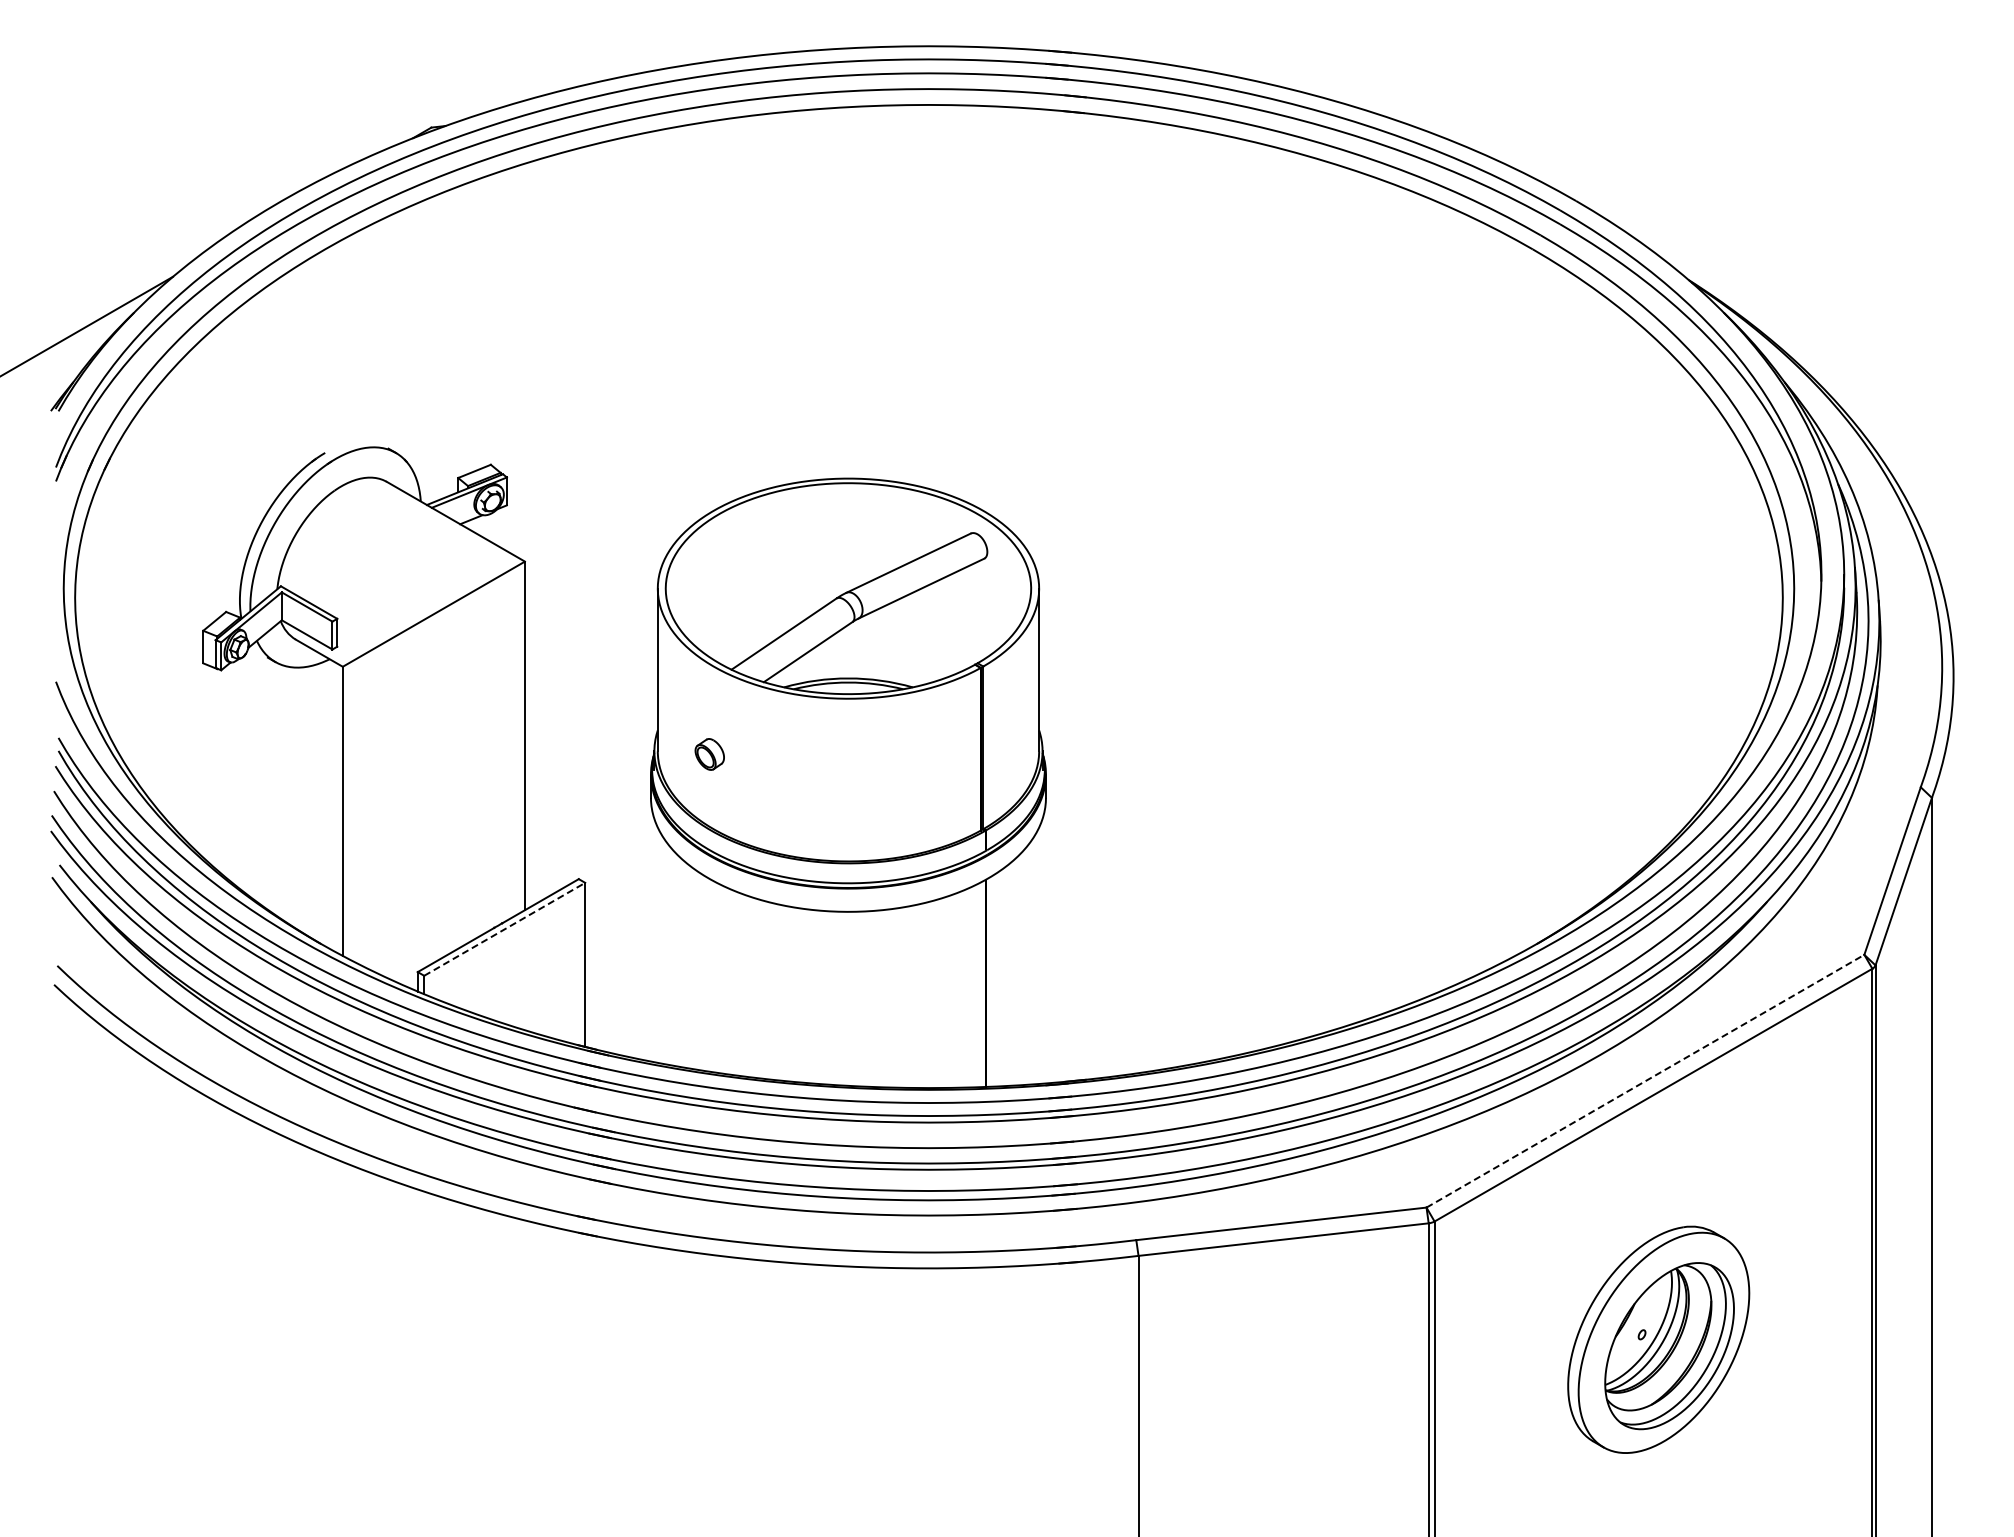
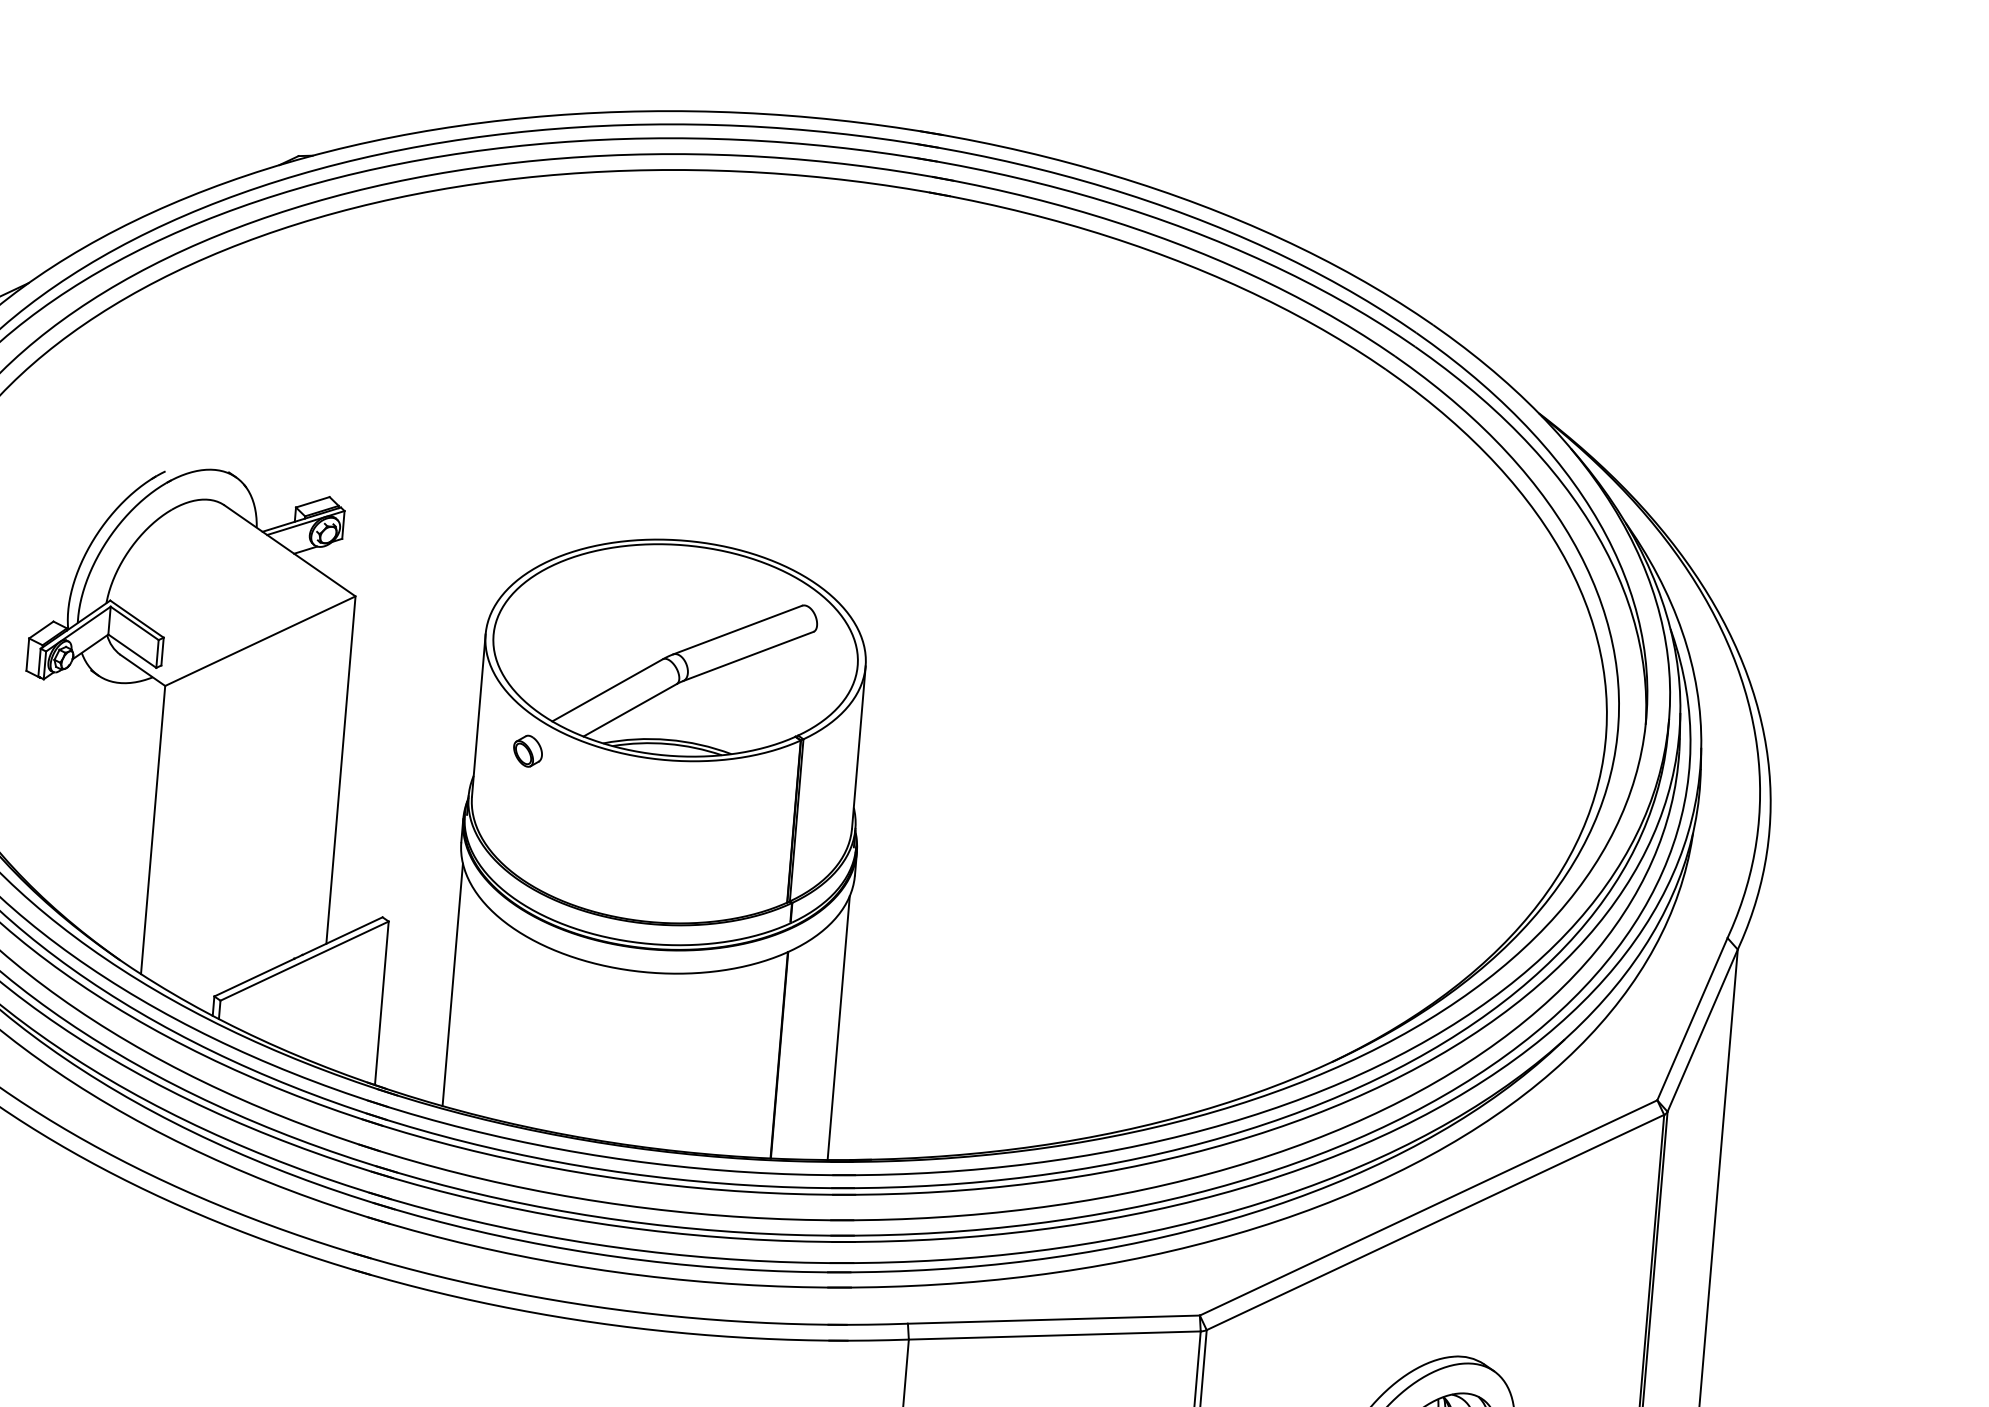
part: (709, 754) -> (527, 751), moved
line: (504, 929) -> (304, 961), dashed -> solid
line: (654, 940) -> (452, 984), added
line: (1042, 950) -> (838, 1027), added
line: (1645, 1081) -> (1428, 1208), dashed -> solid

